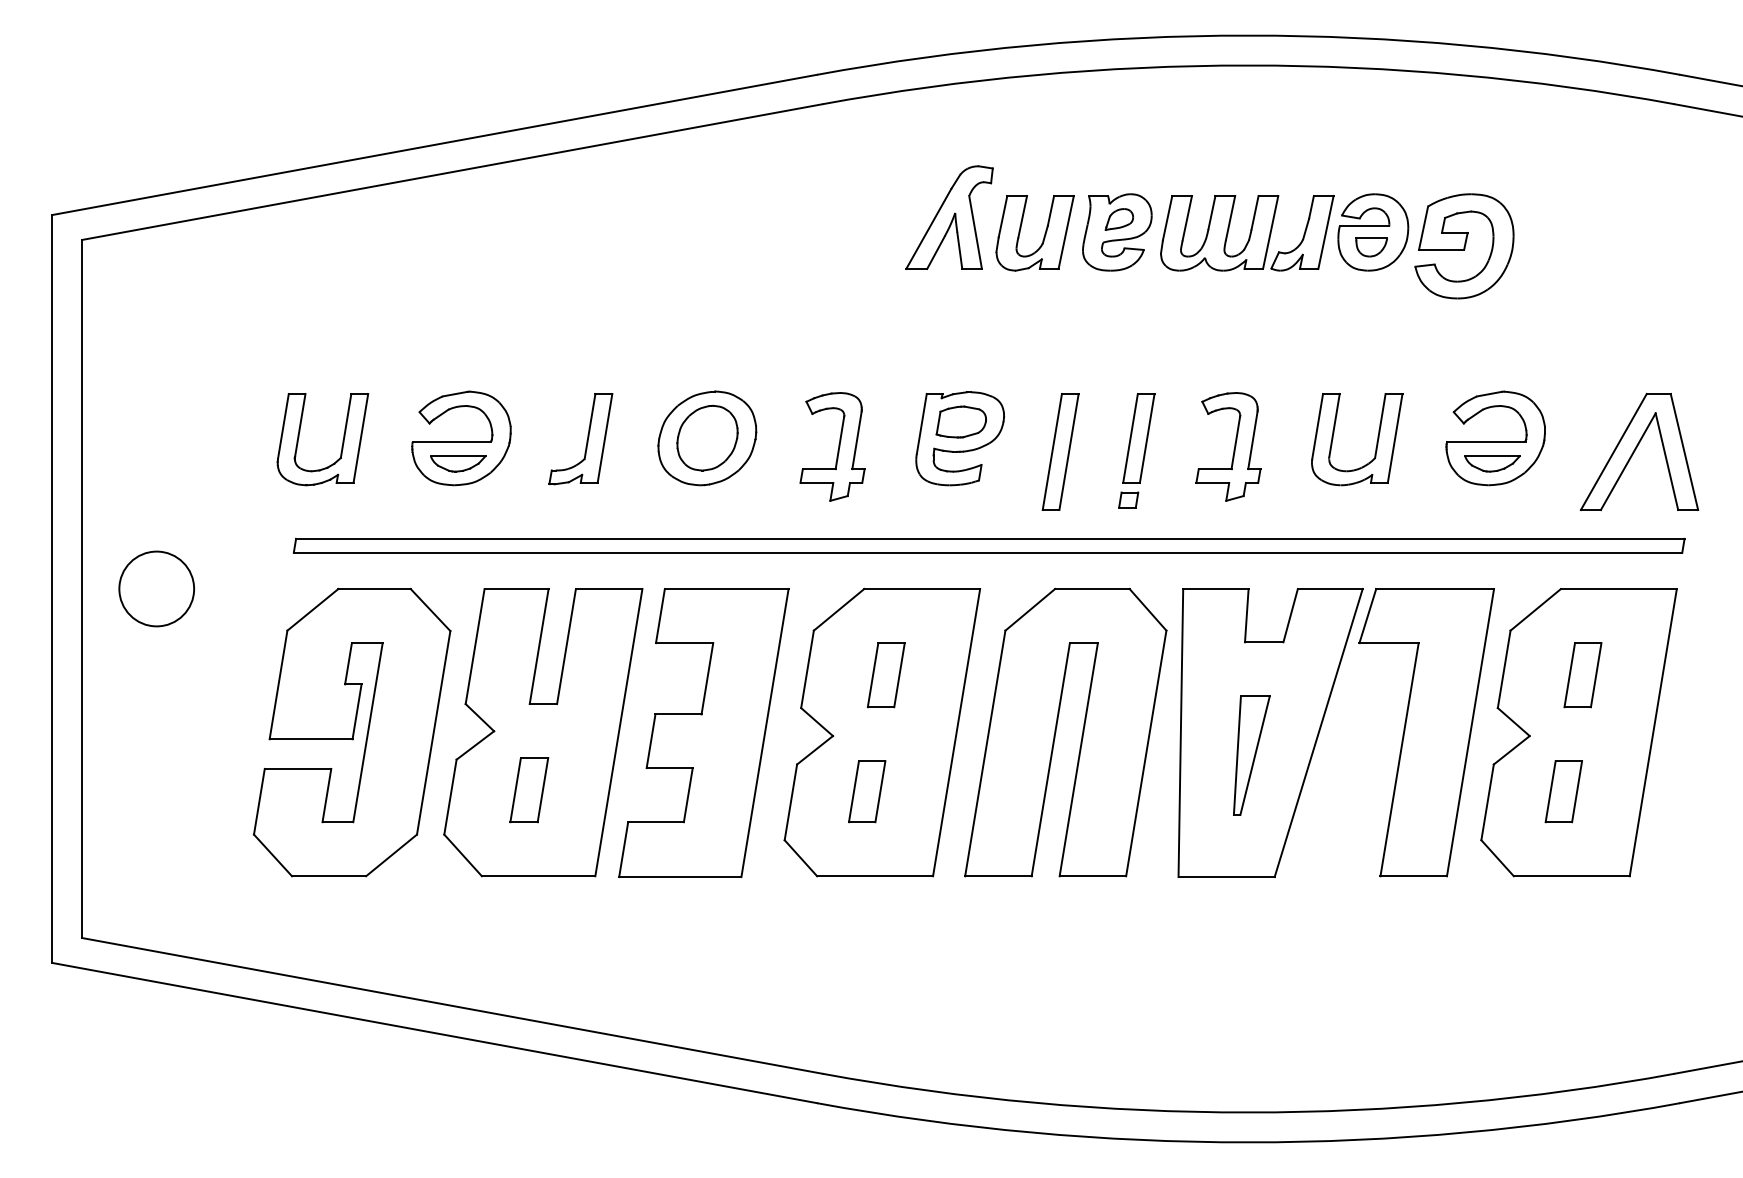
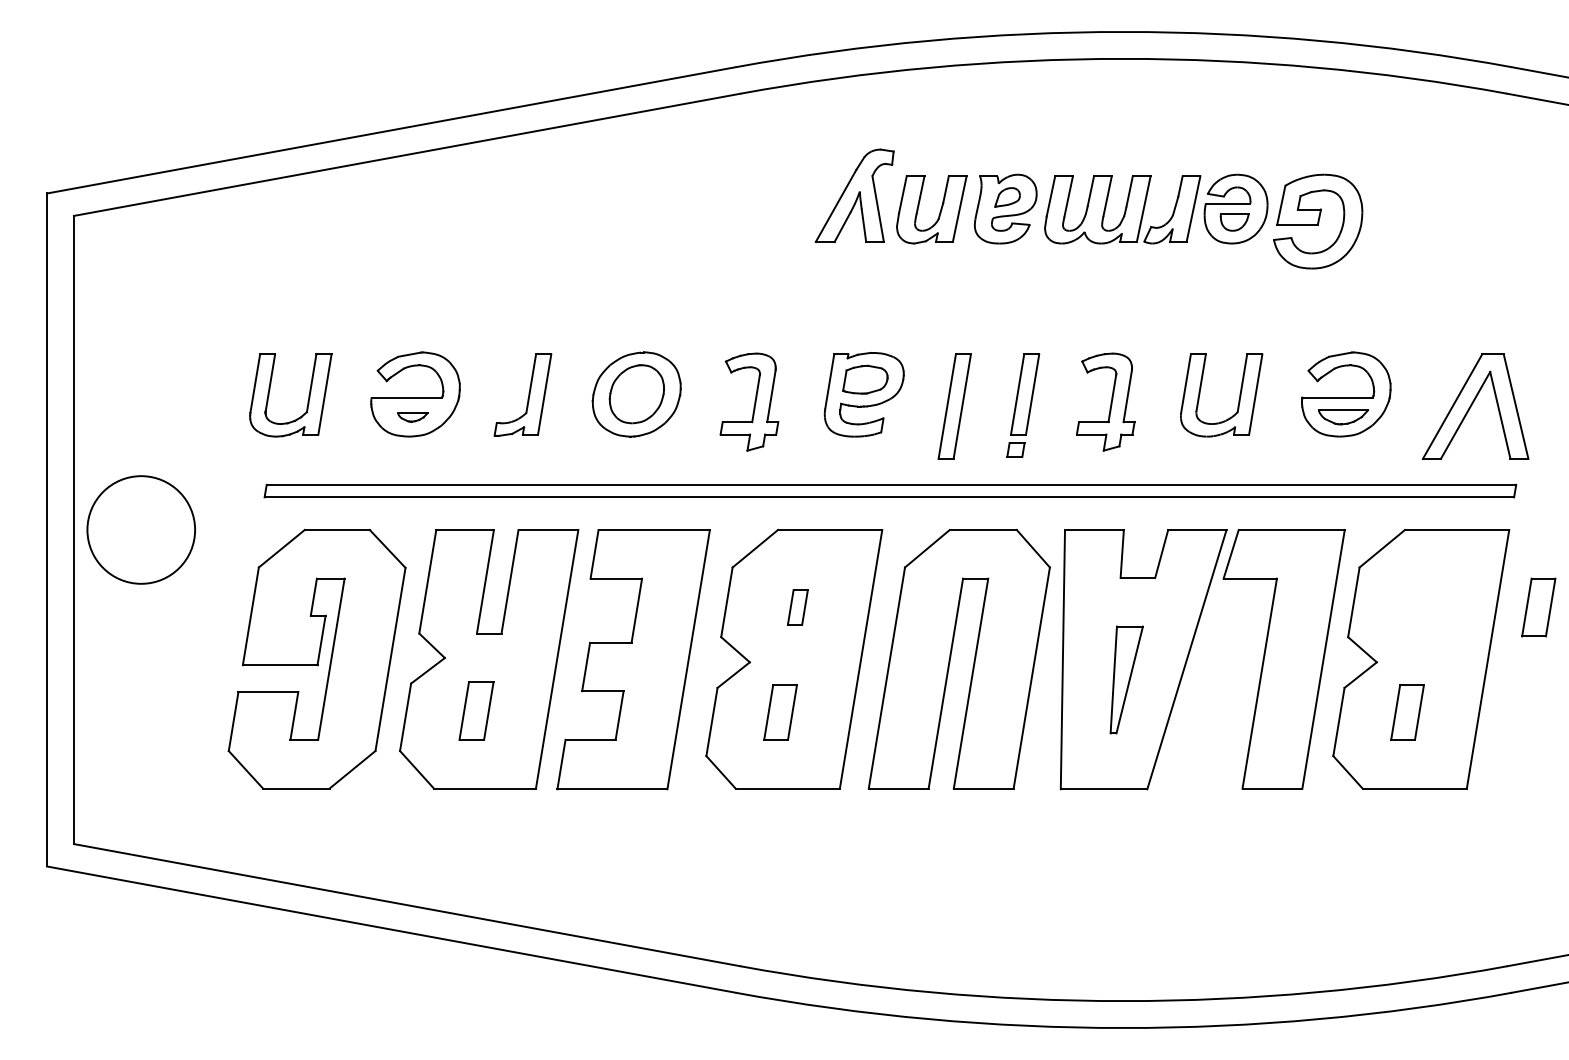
part: (458, 463) -> (412, 417), size x0.6
circle: (155, 588) -> (140, 529), size x1.6
part: (885, 675) -> (797, 607), size x0.6
part: (1582, 675) -> (1538, 607), moved

